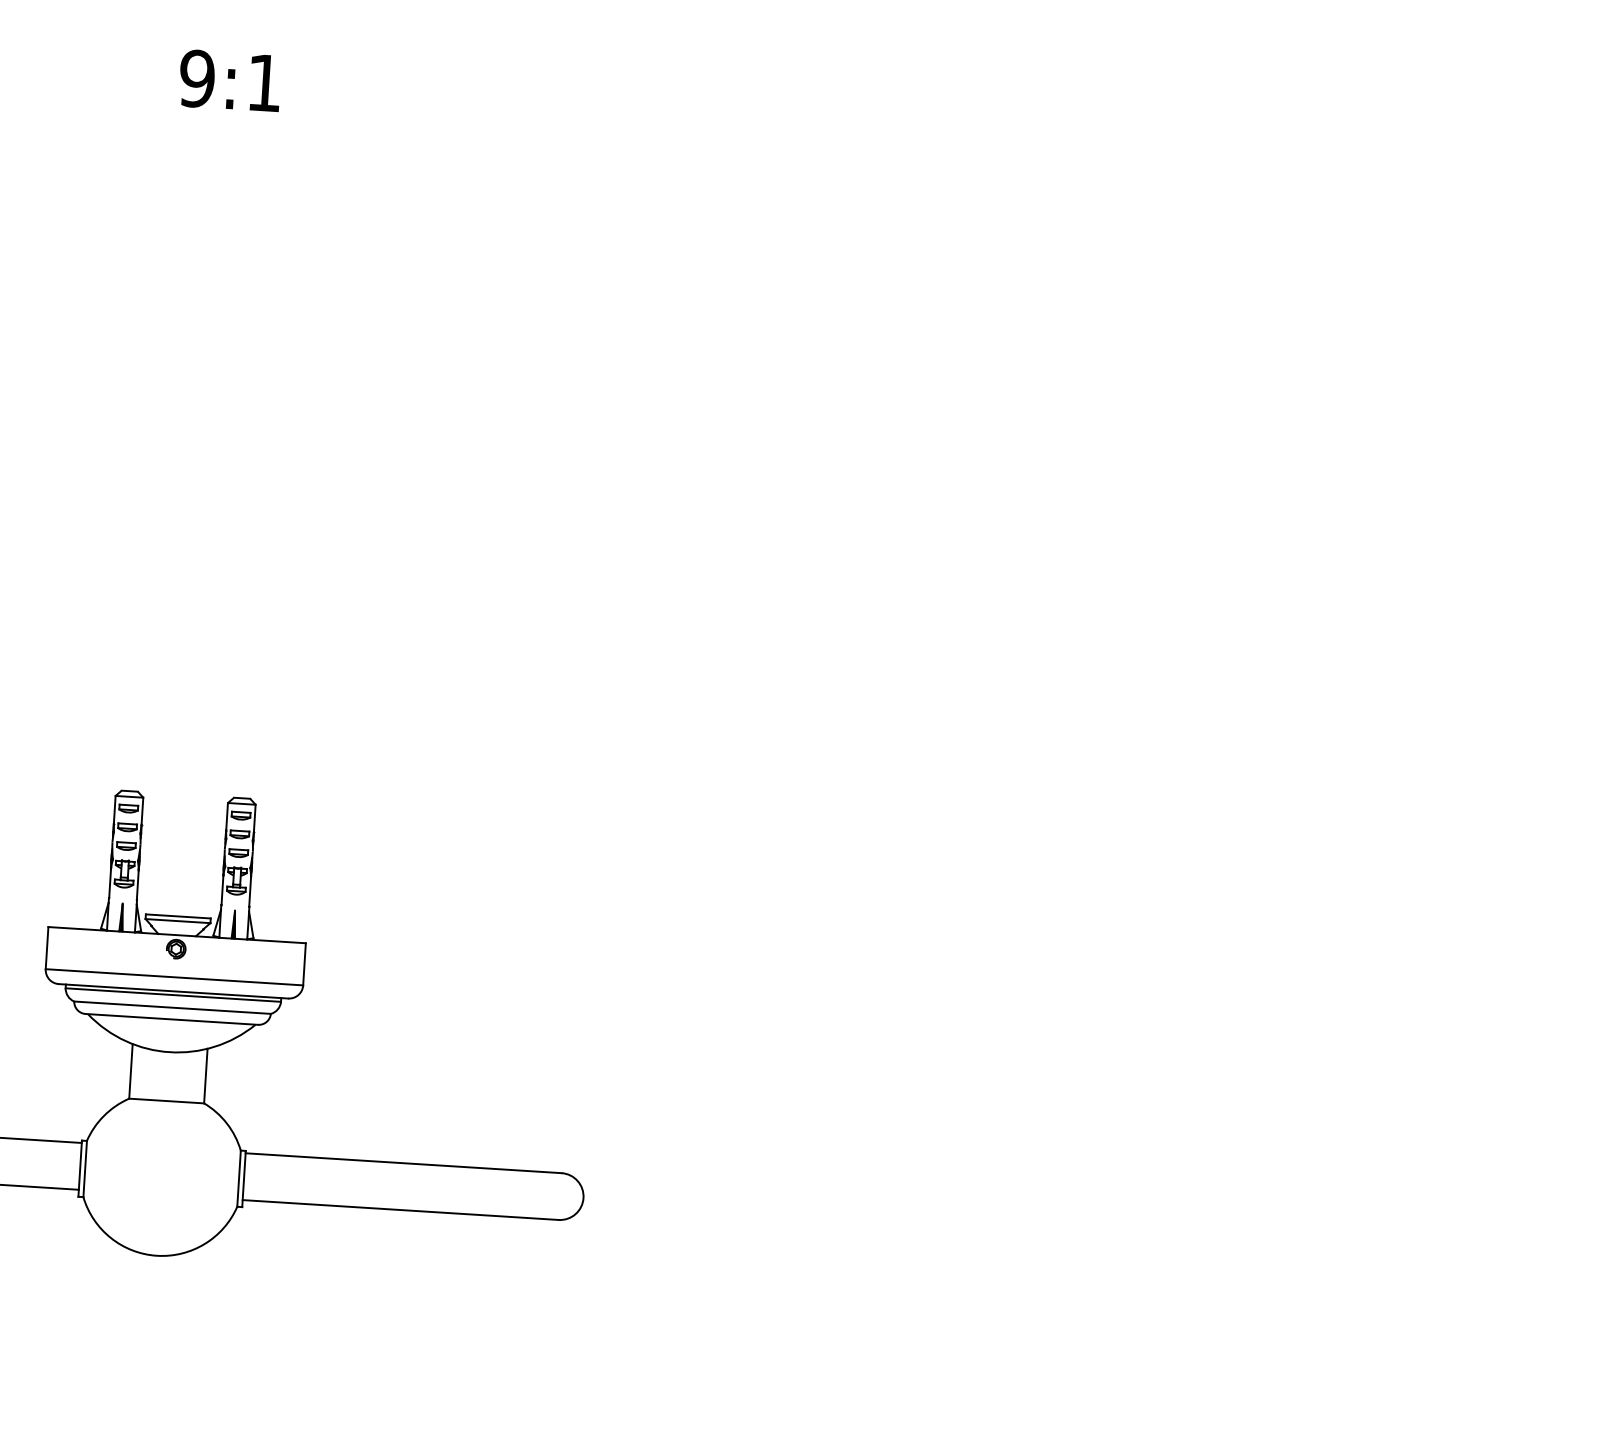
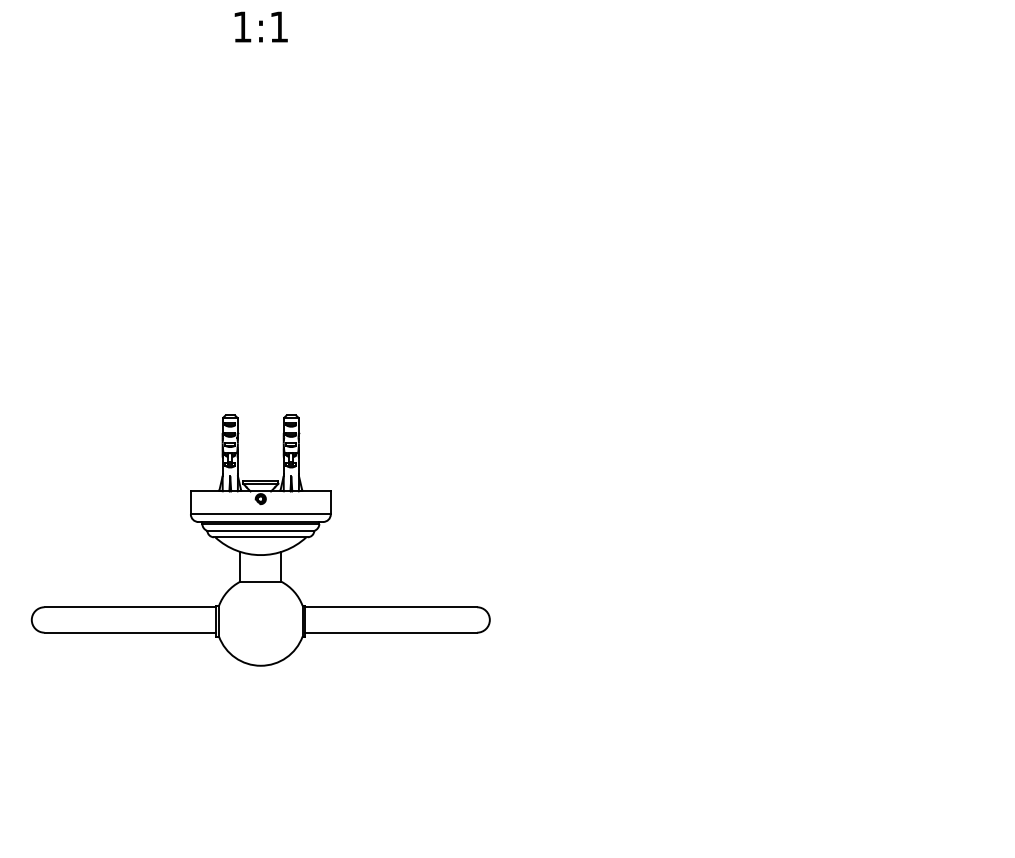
text: (197, 77) -> (242, 26), 9:1 -> 1:1

